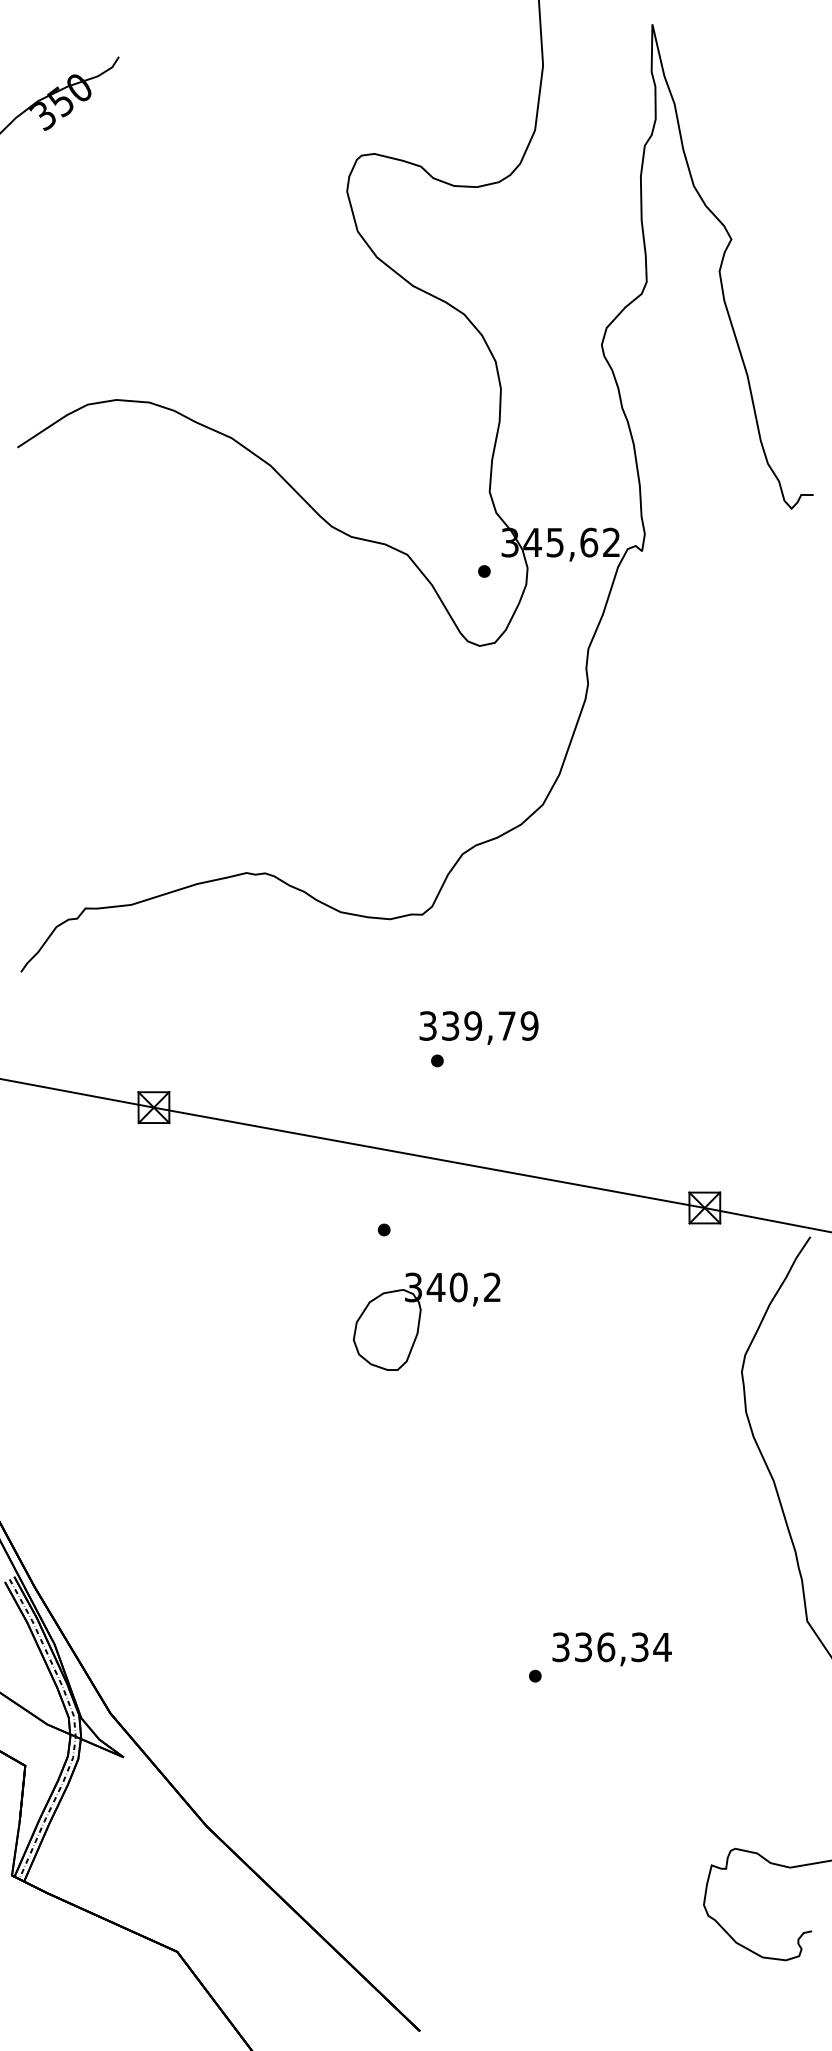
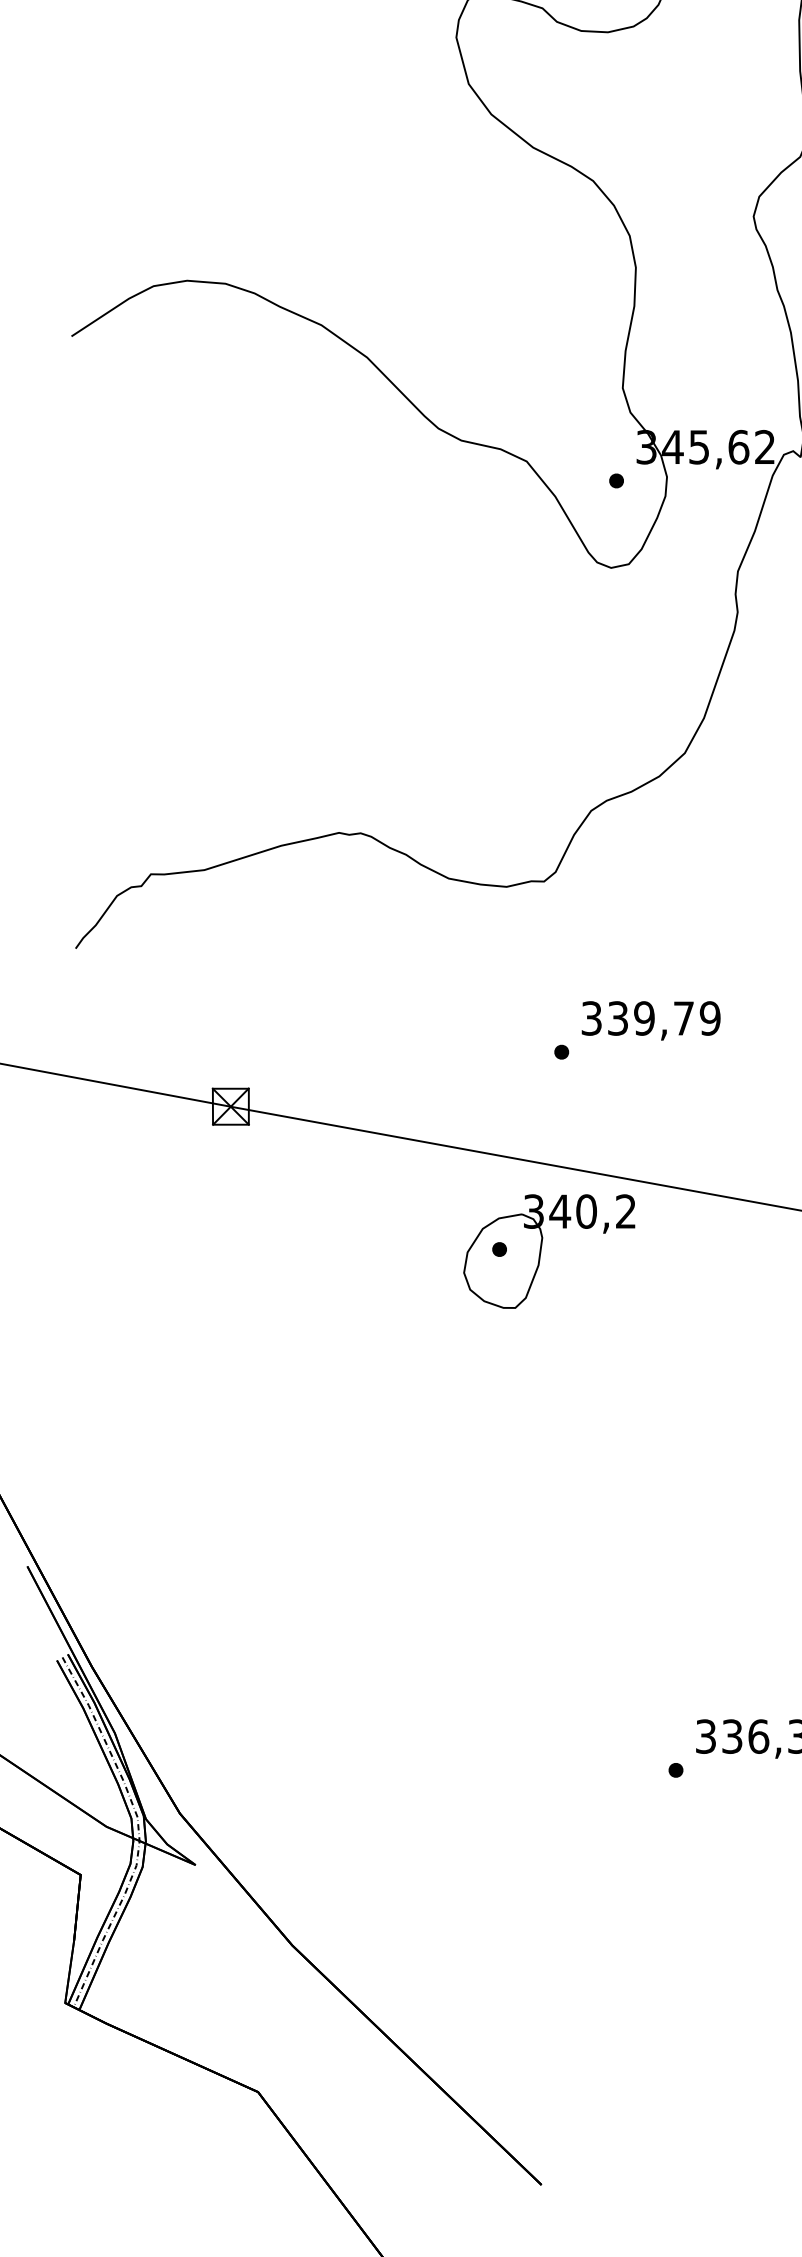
text: (478, 1027) -> (650, 1020), moved
part: (426, 1321) -> (549, 1251), moved

